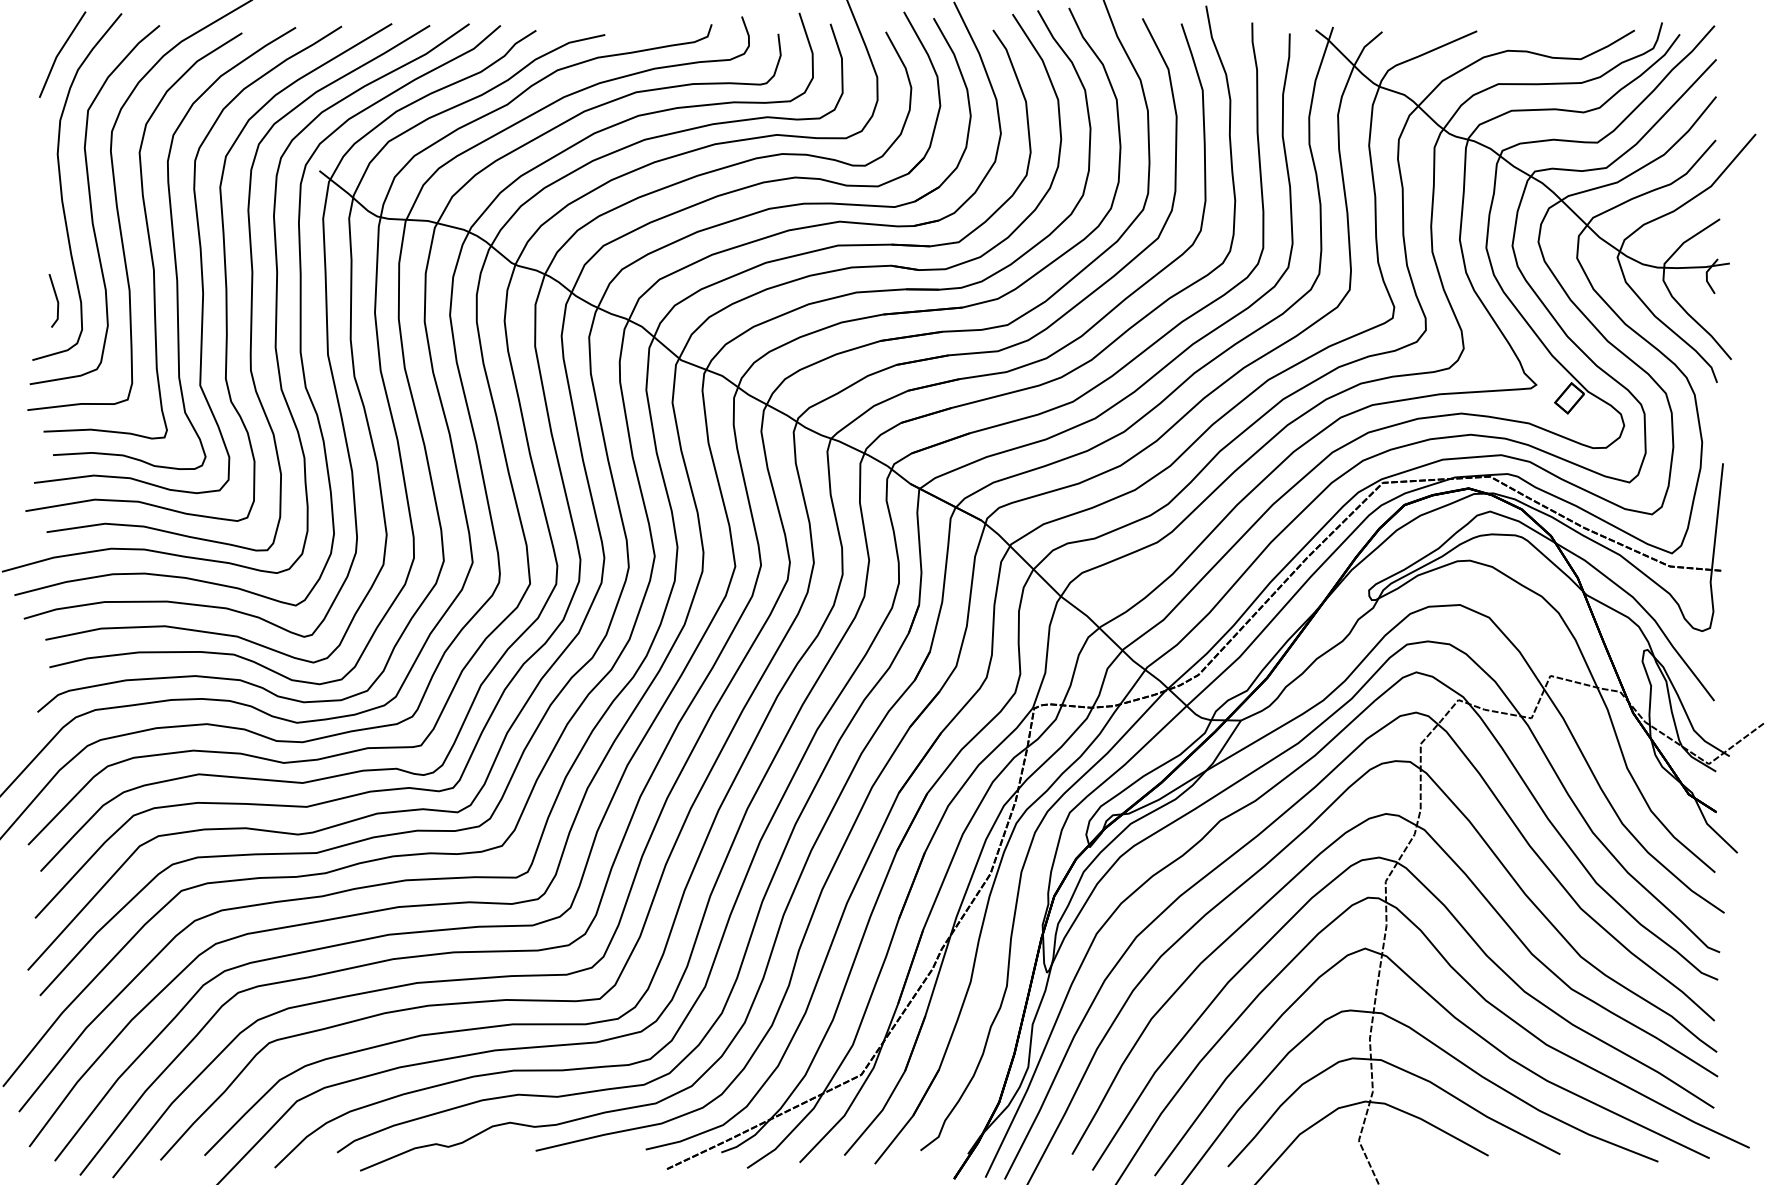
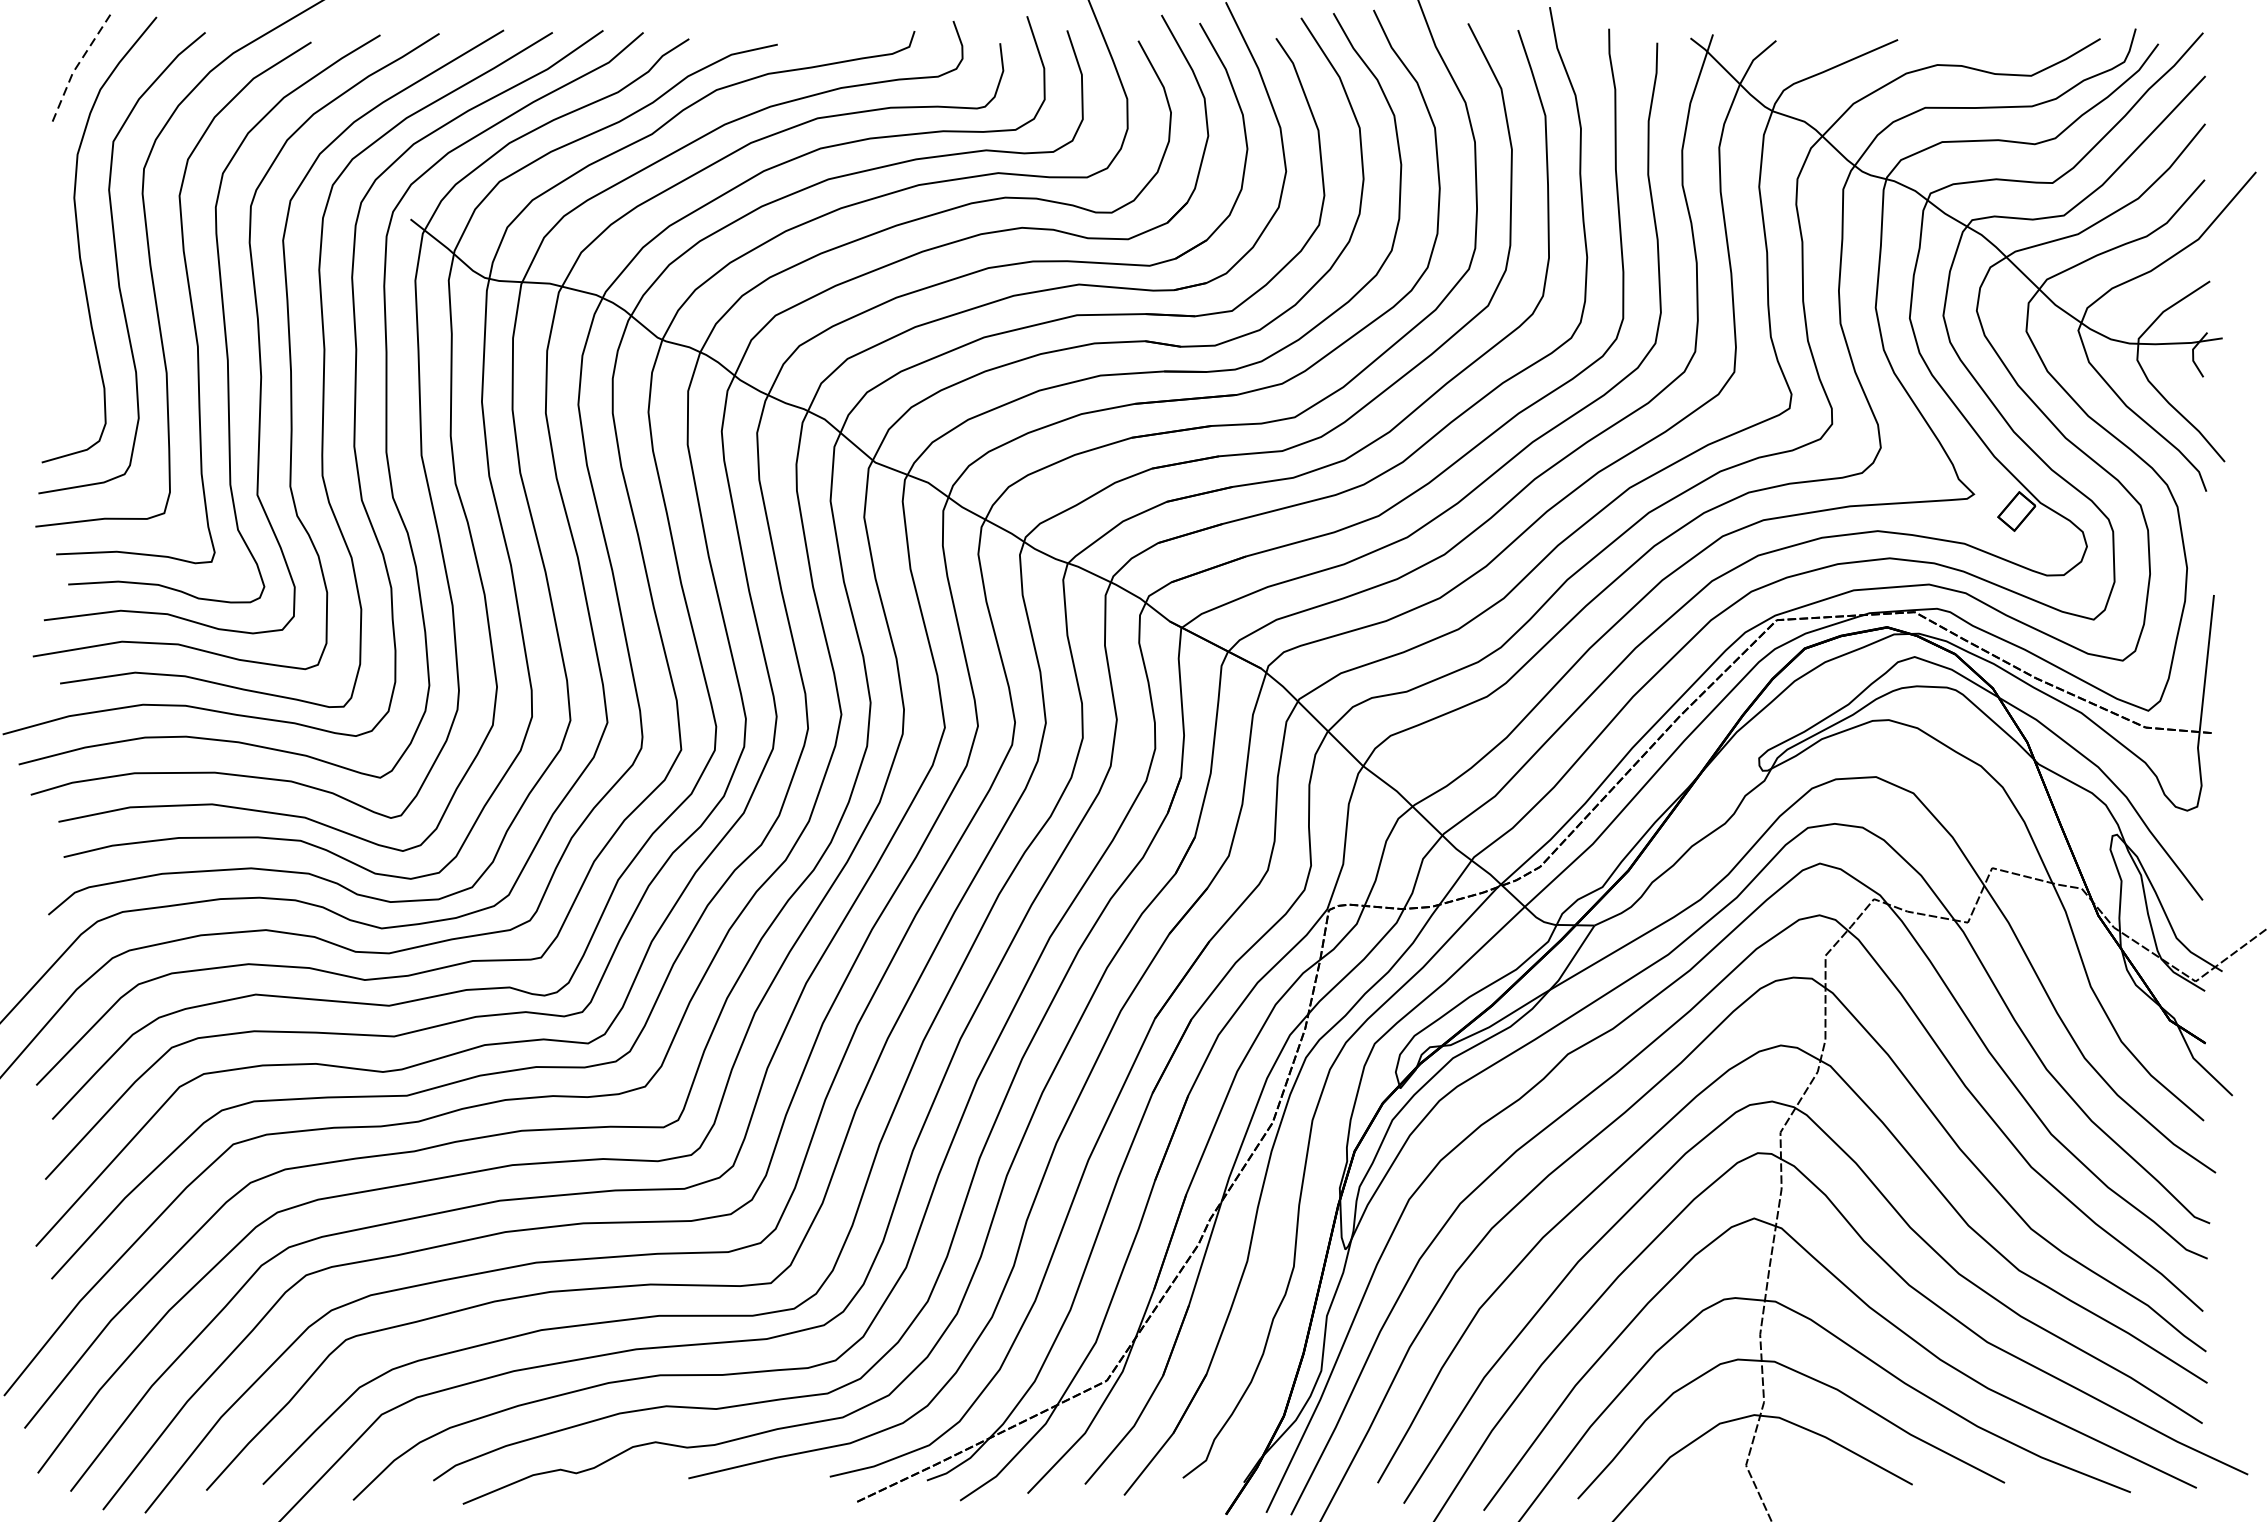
line: (58, 53) -> (75, 68), solid -> dashed
line: (56, 300) -> (72, 385), removed

